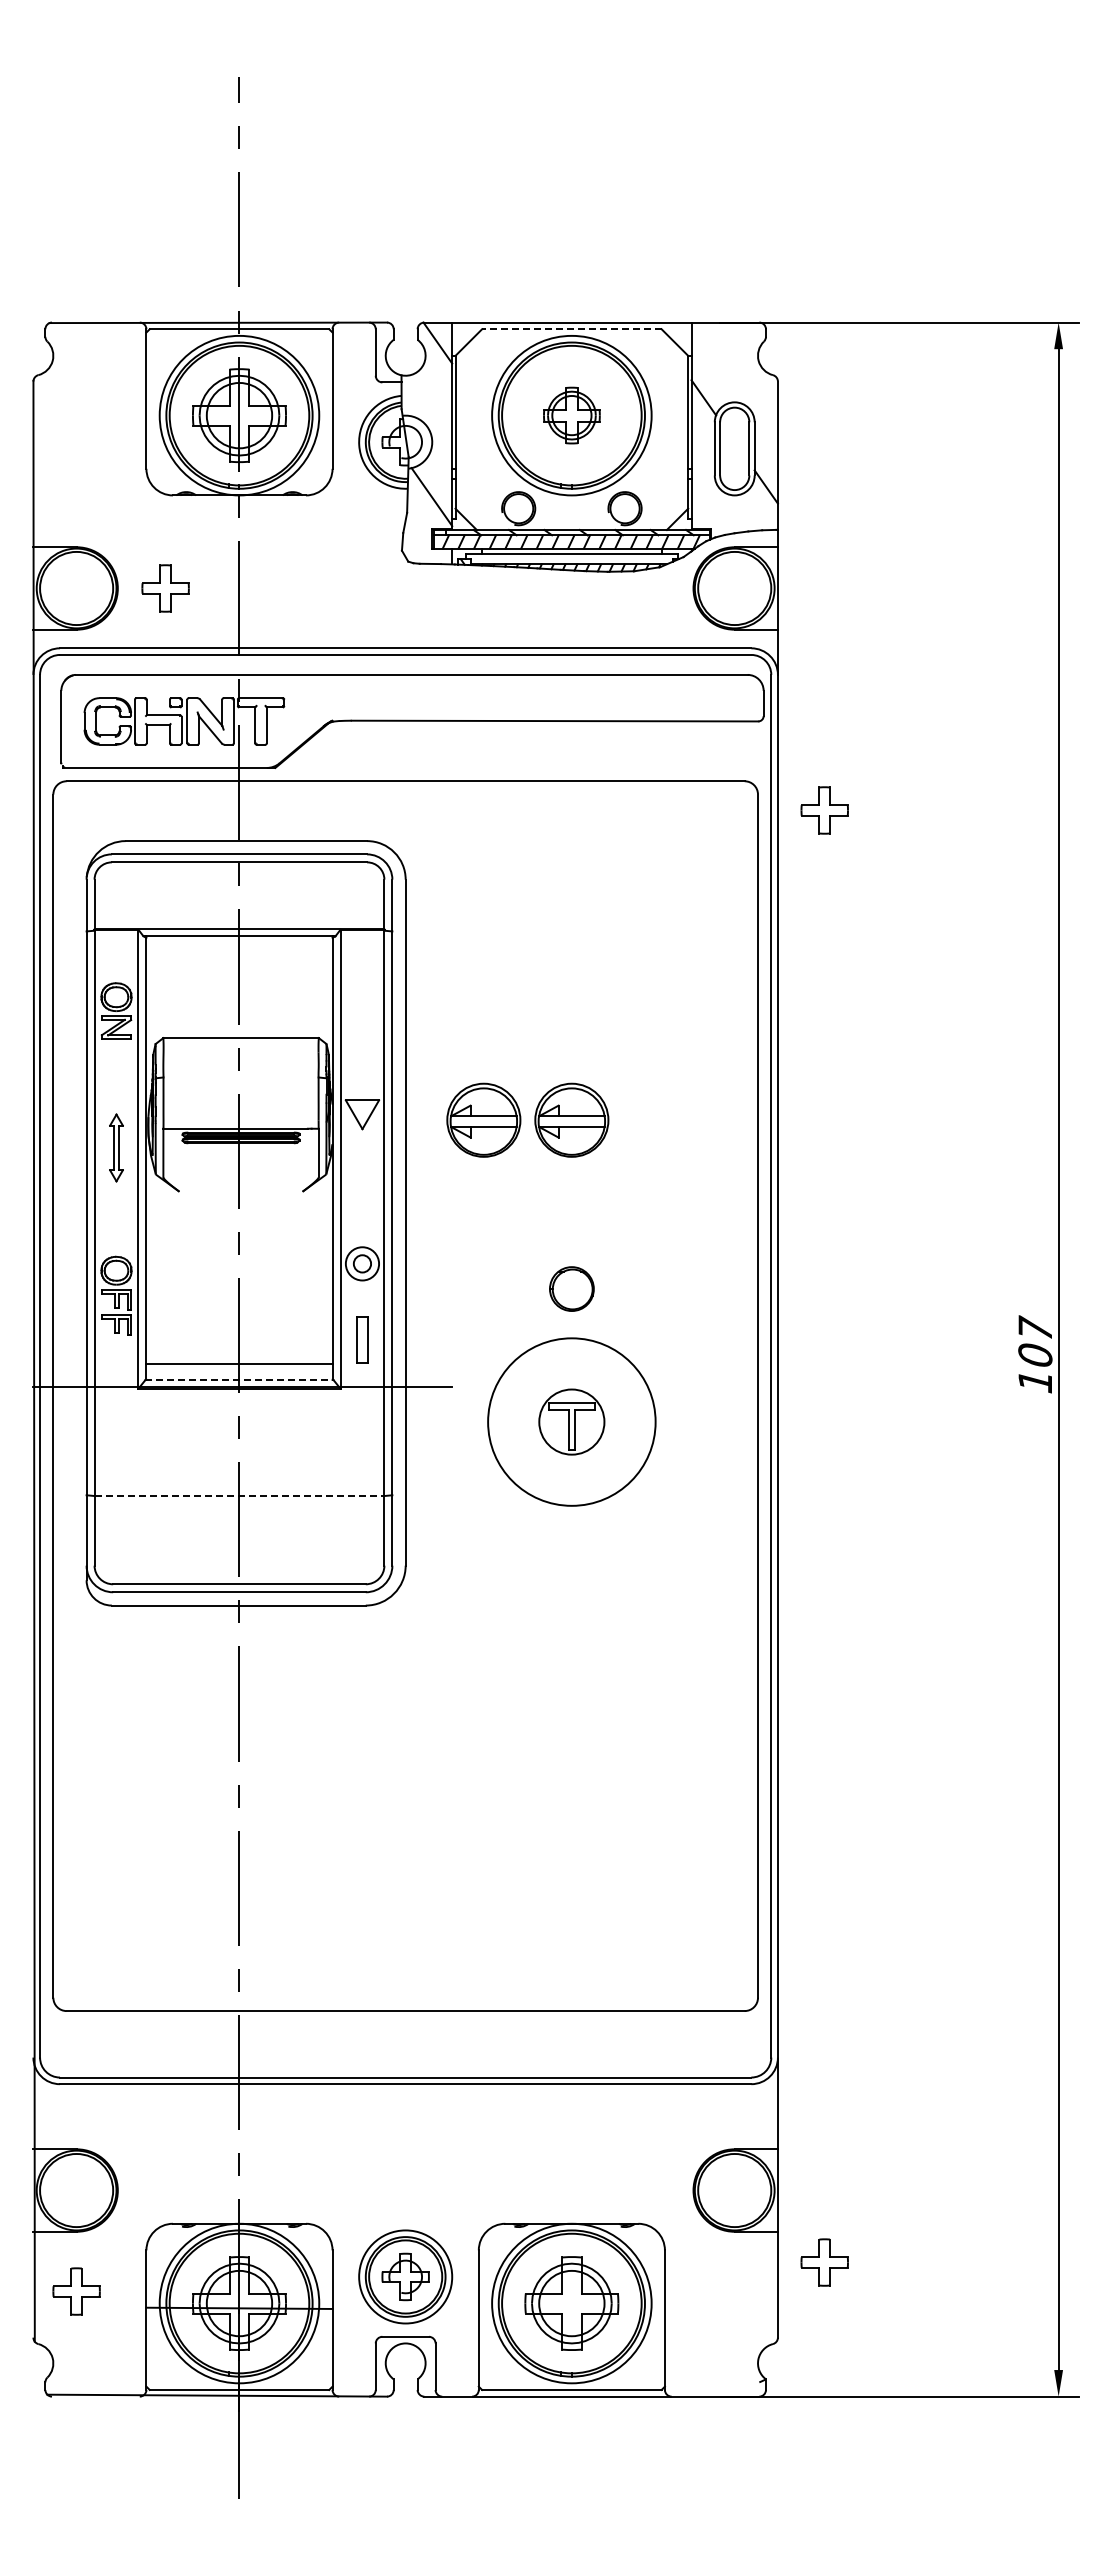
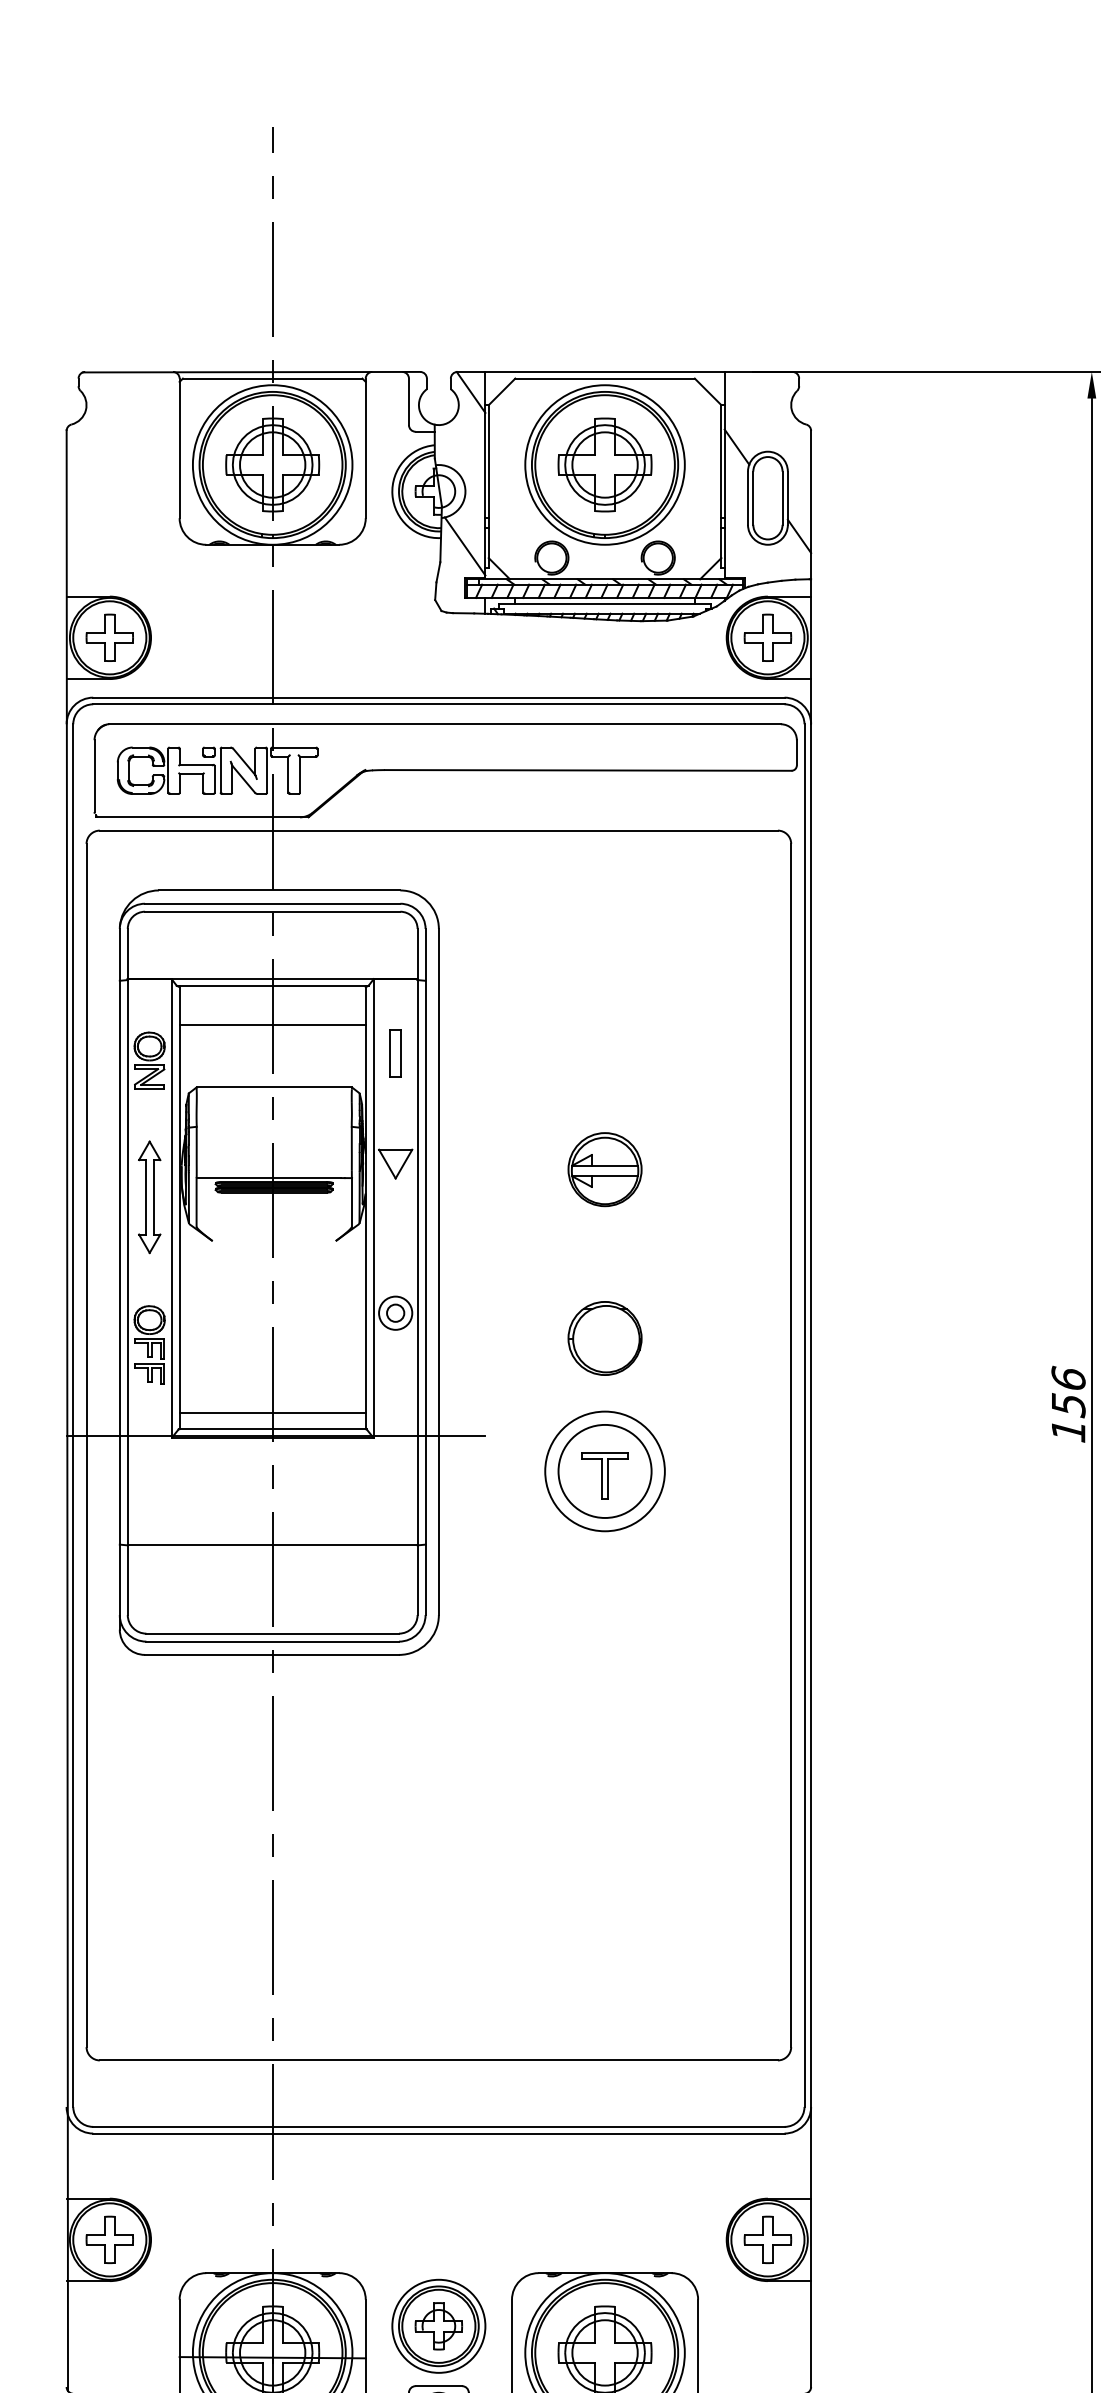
line: (571, 329) -> (604, 378), dashed -> solid
part: (571, 415) -> (604, 464), size x1.67
part: (165, 588) -> (109, 637), moved
part: (824, 810) -> (767, 637), moved
line: (239, 976) -> (272, 1025), added
part: (483, 1119) -> (516, 1168), removed
part: (116, 1147) -> (149, 1196), size x1.67
part: (571, 1288) -> (604, 1337), size x1.67
part: (362, 1339) -> (395, 1052), moved
text: (1035, 1341) -> (1068, 1390), 107 -> 156
line: (239, 1380) -> (272, 1429), dashed -> solid
circle: (571, 1421) -> (604, 1470), size x0.71
circle: (571, 1421) -> (604, 1470), size x1.43
line: (239, 1496) -> (272, 1545), dashed -> solid
part: (824, 2262) -> (767, 2239), moved
part: (76, 2291) -> (109, 2239), moved

